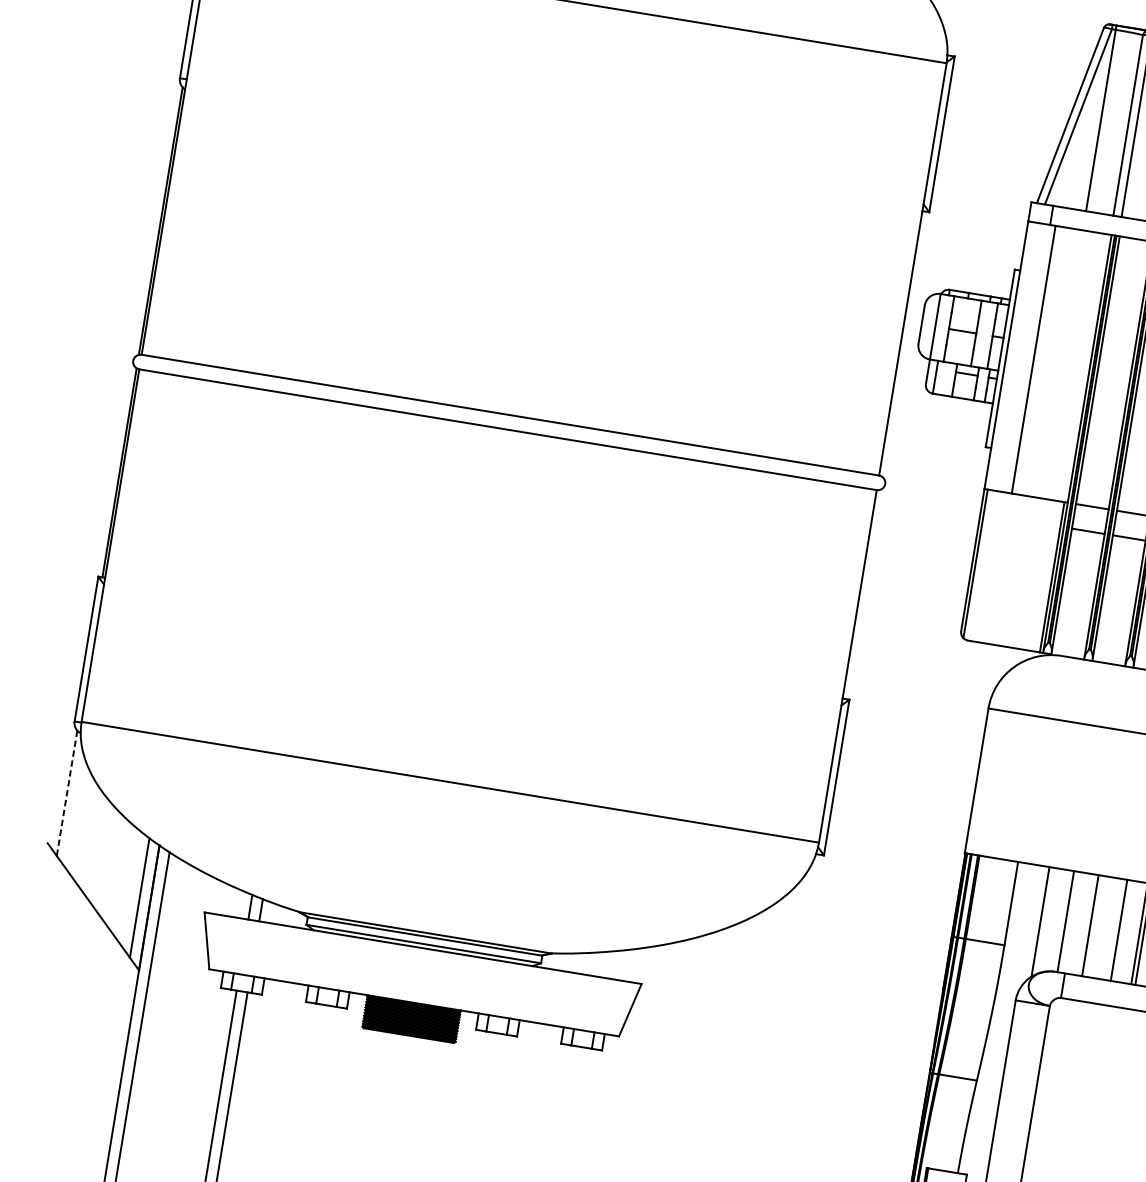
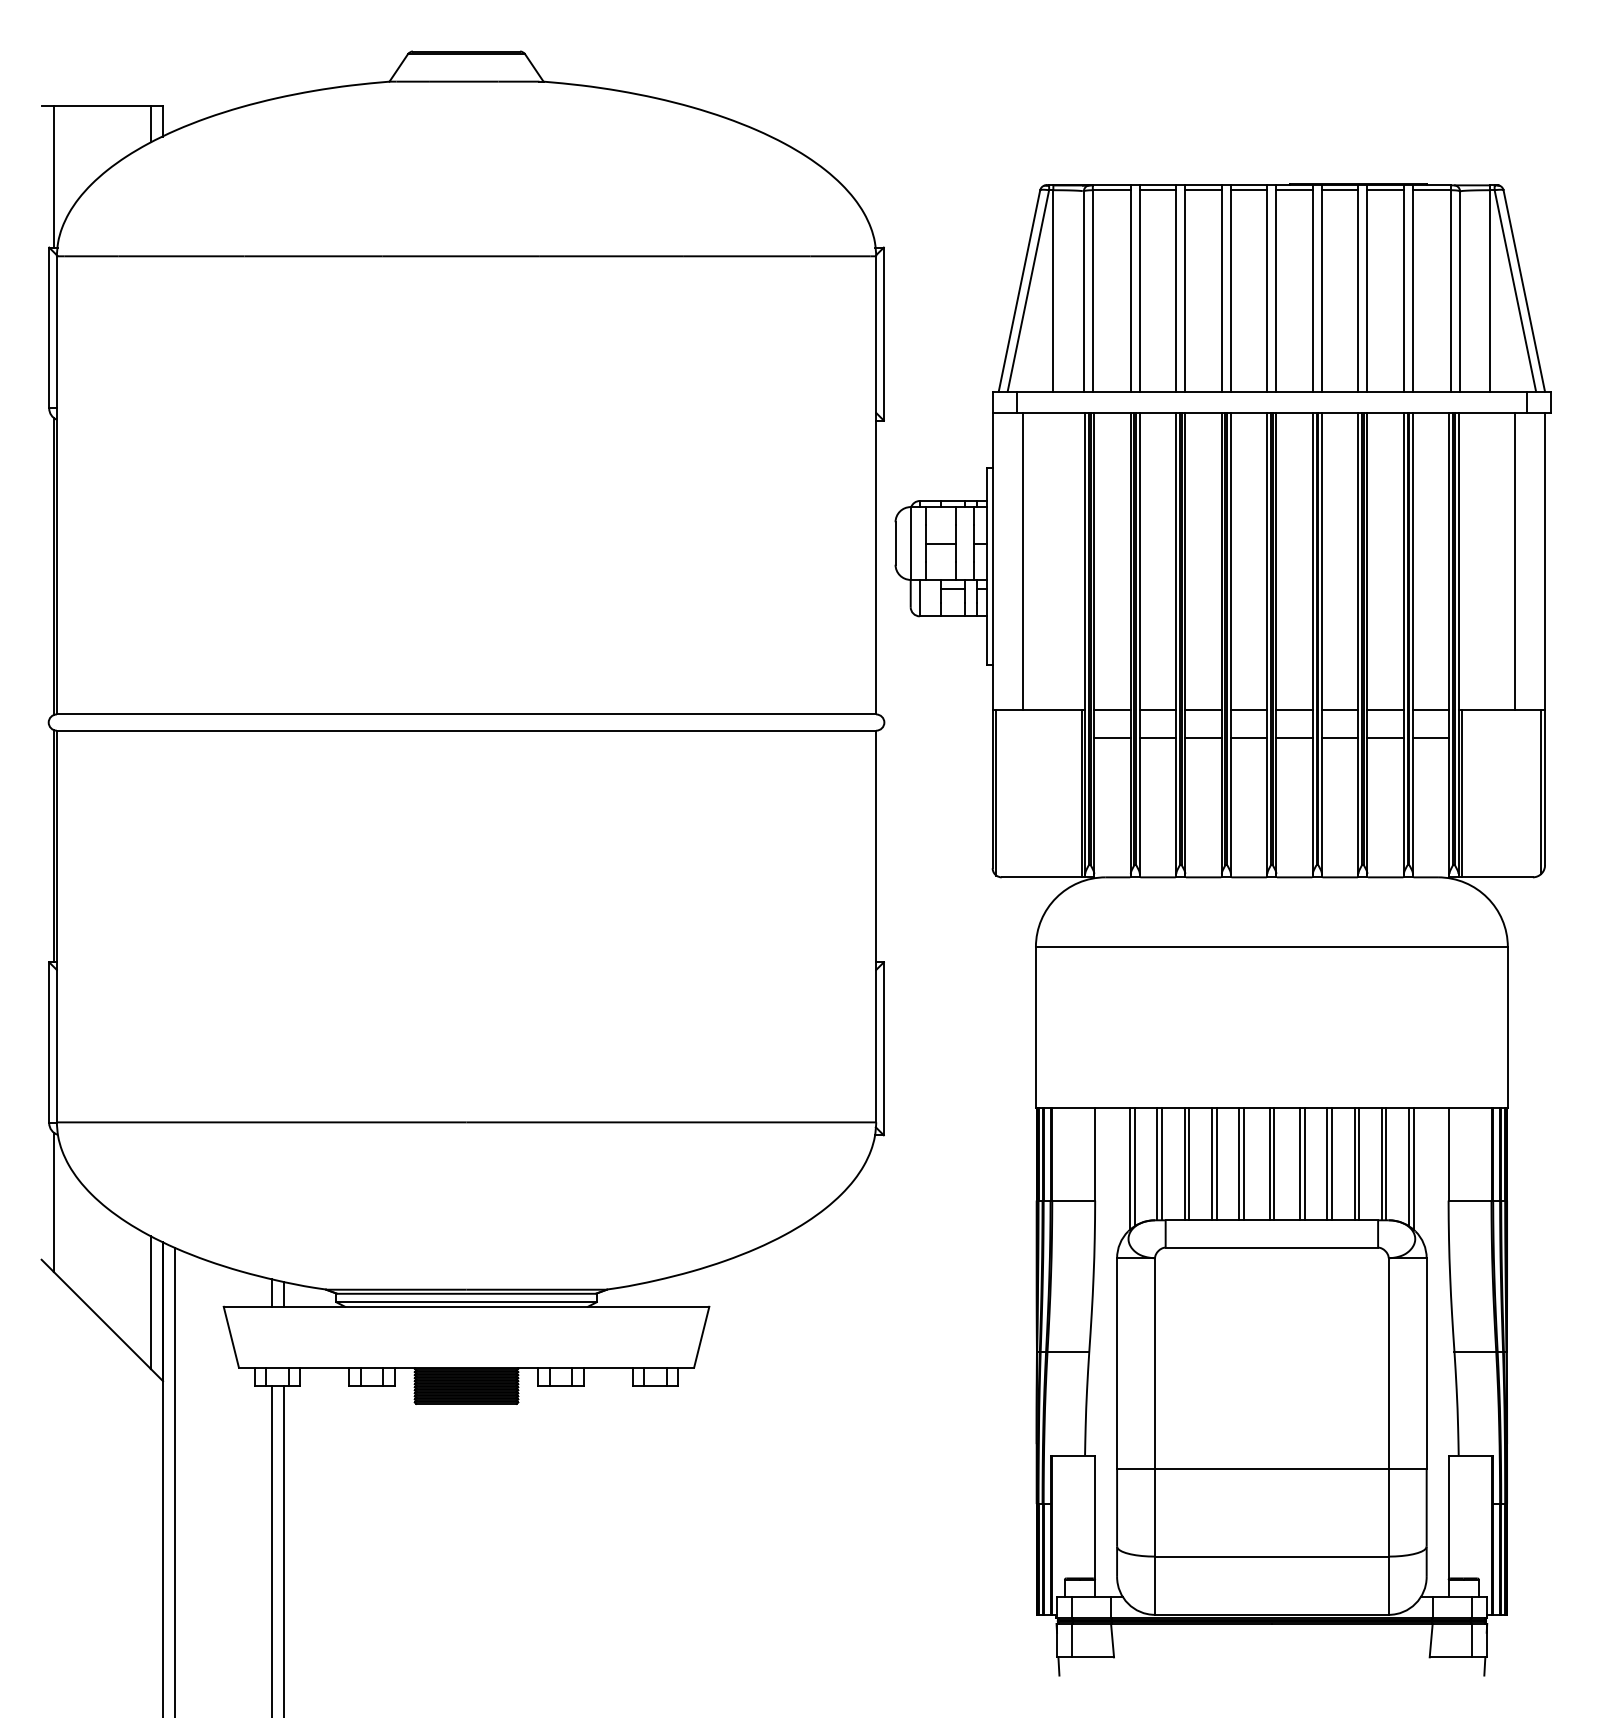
line: (66, 793) -> (53, 1202), dashed -> solid
line: (1044, 921) -> (1134, 1167), added
line: (1069, 922) -> (1161, 1164), added
line: (1094, 926) -> (1189, 1164), added
line: (1114, 929) -> (1211, 1164), added

